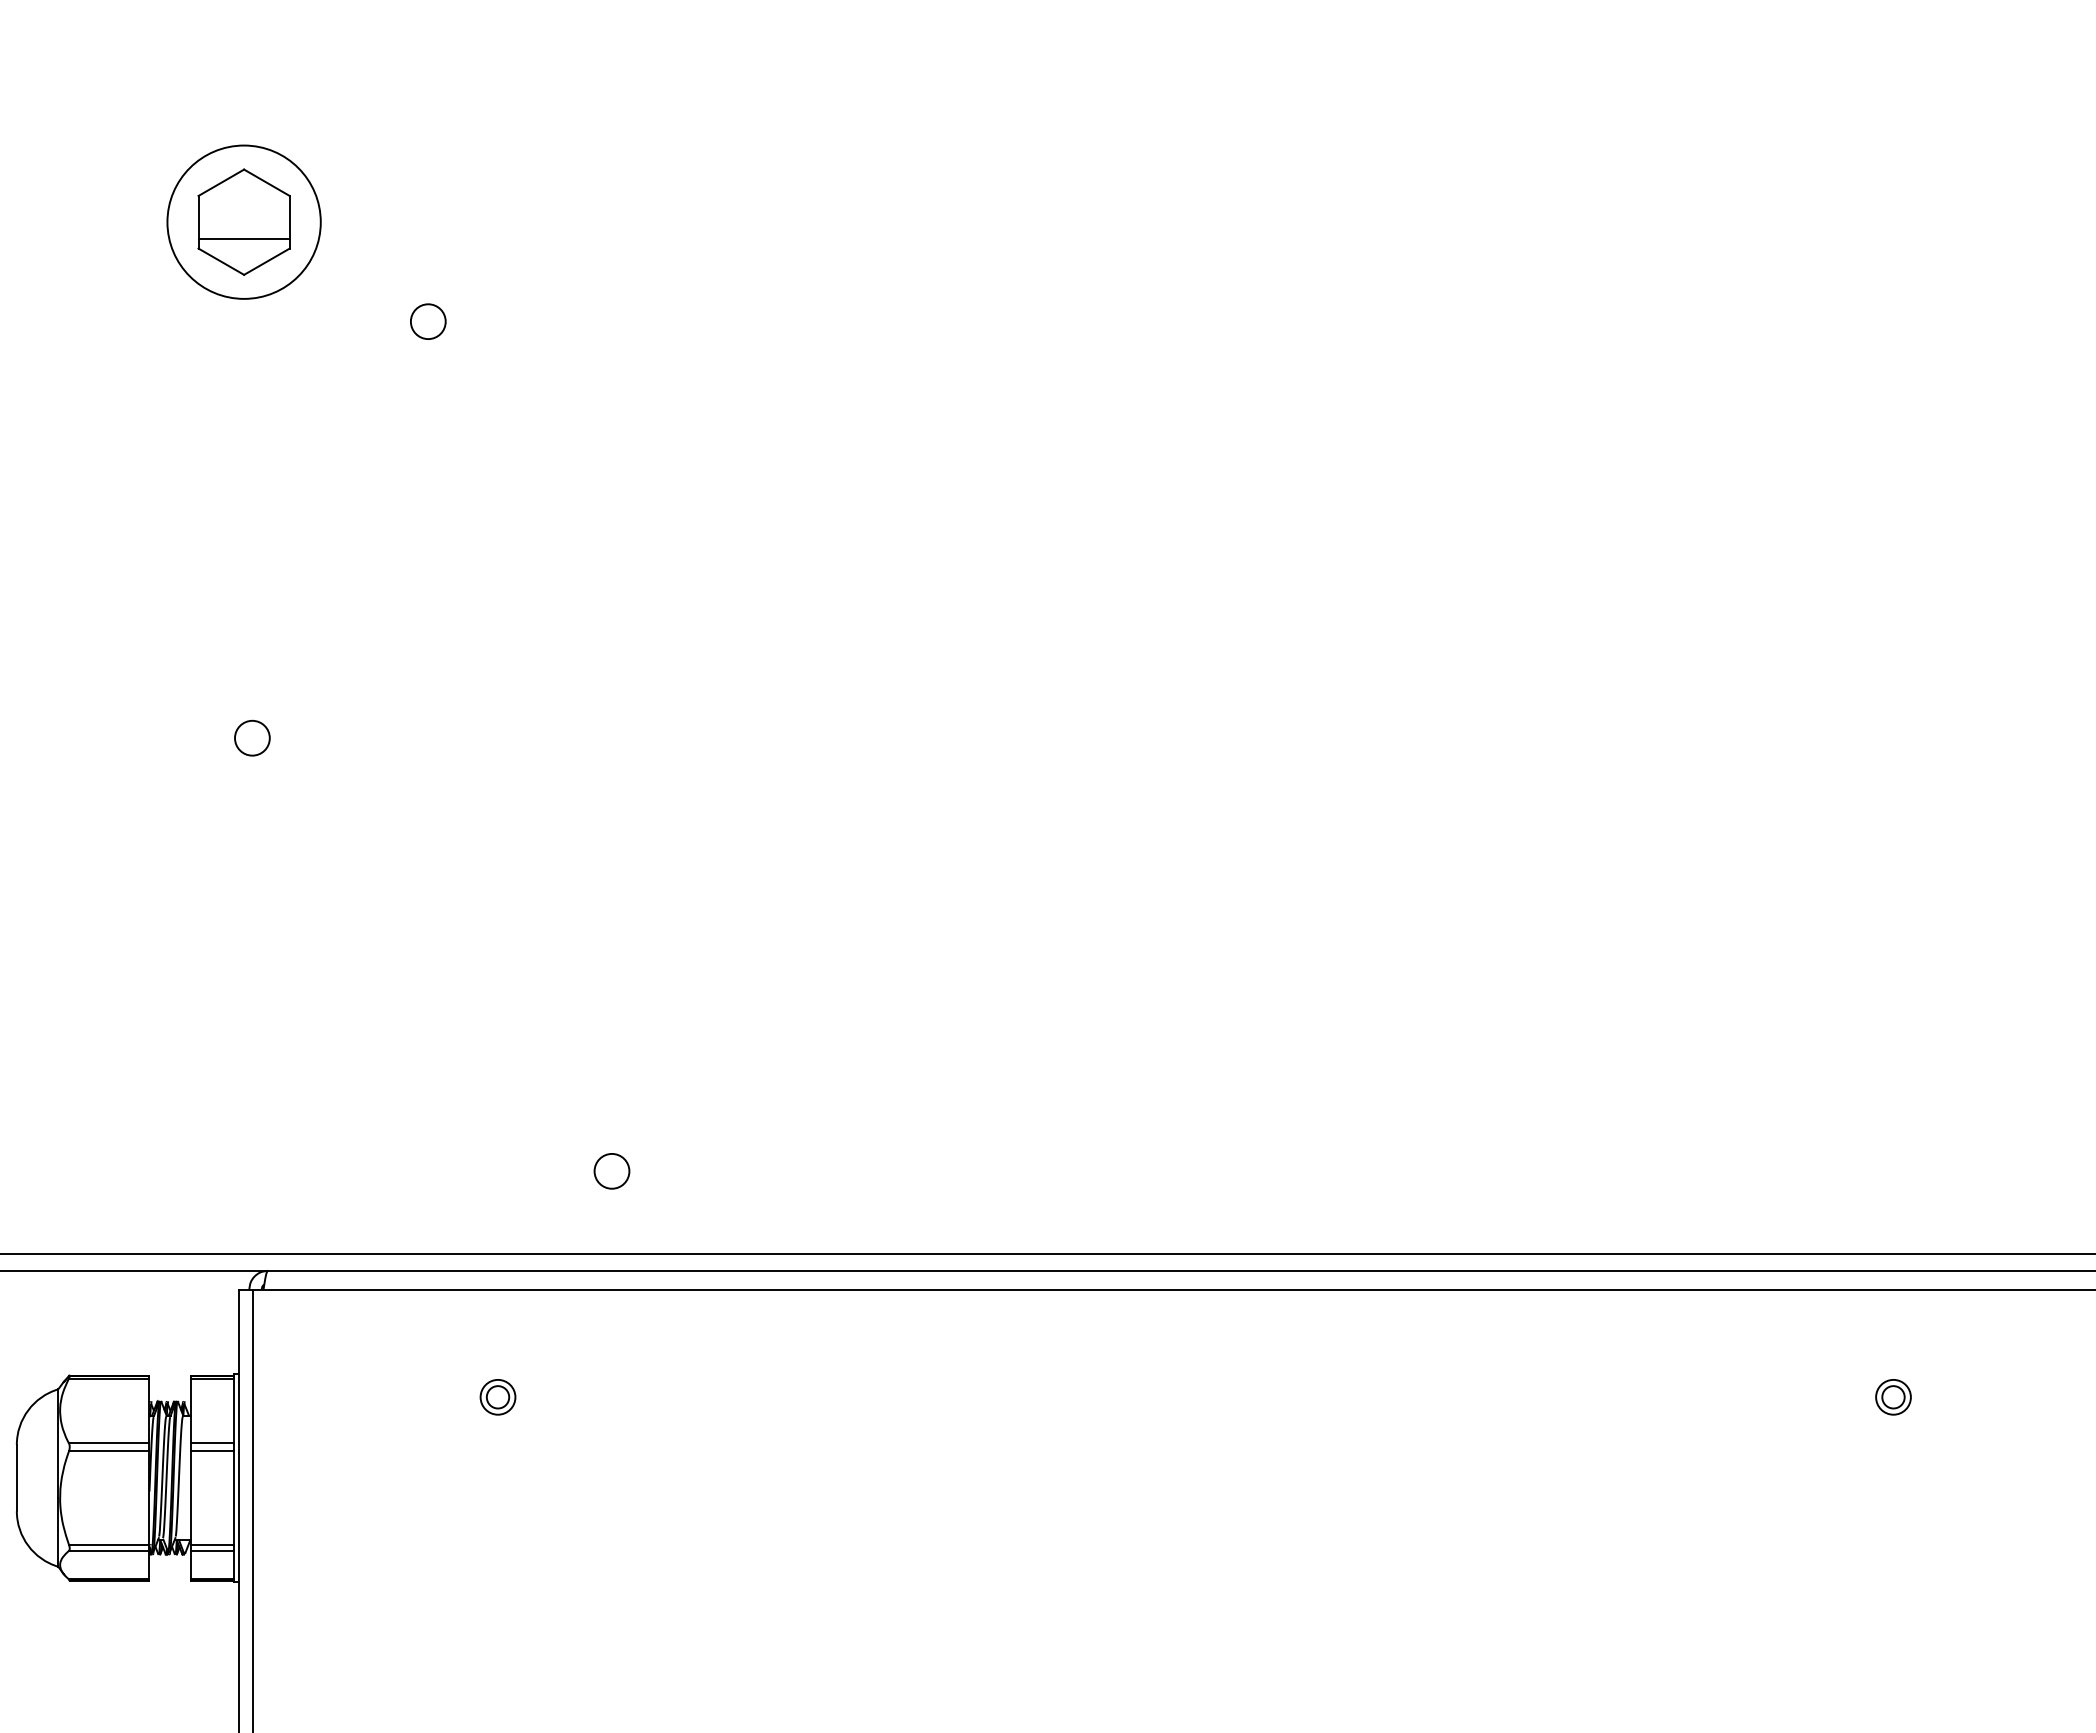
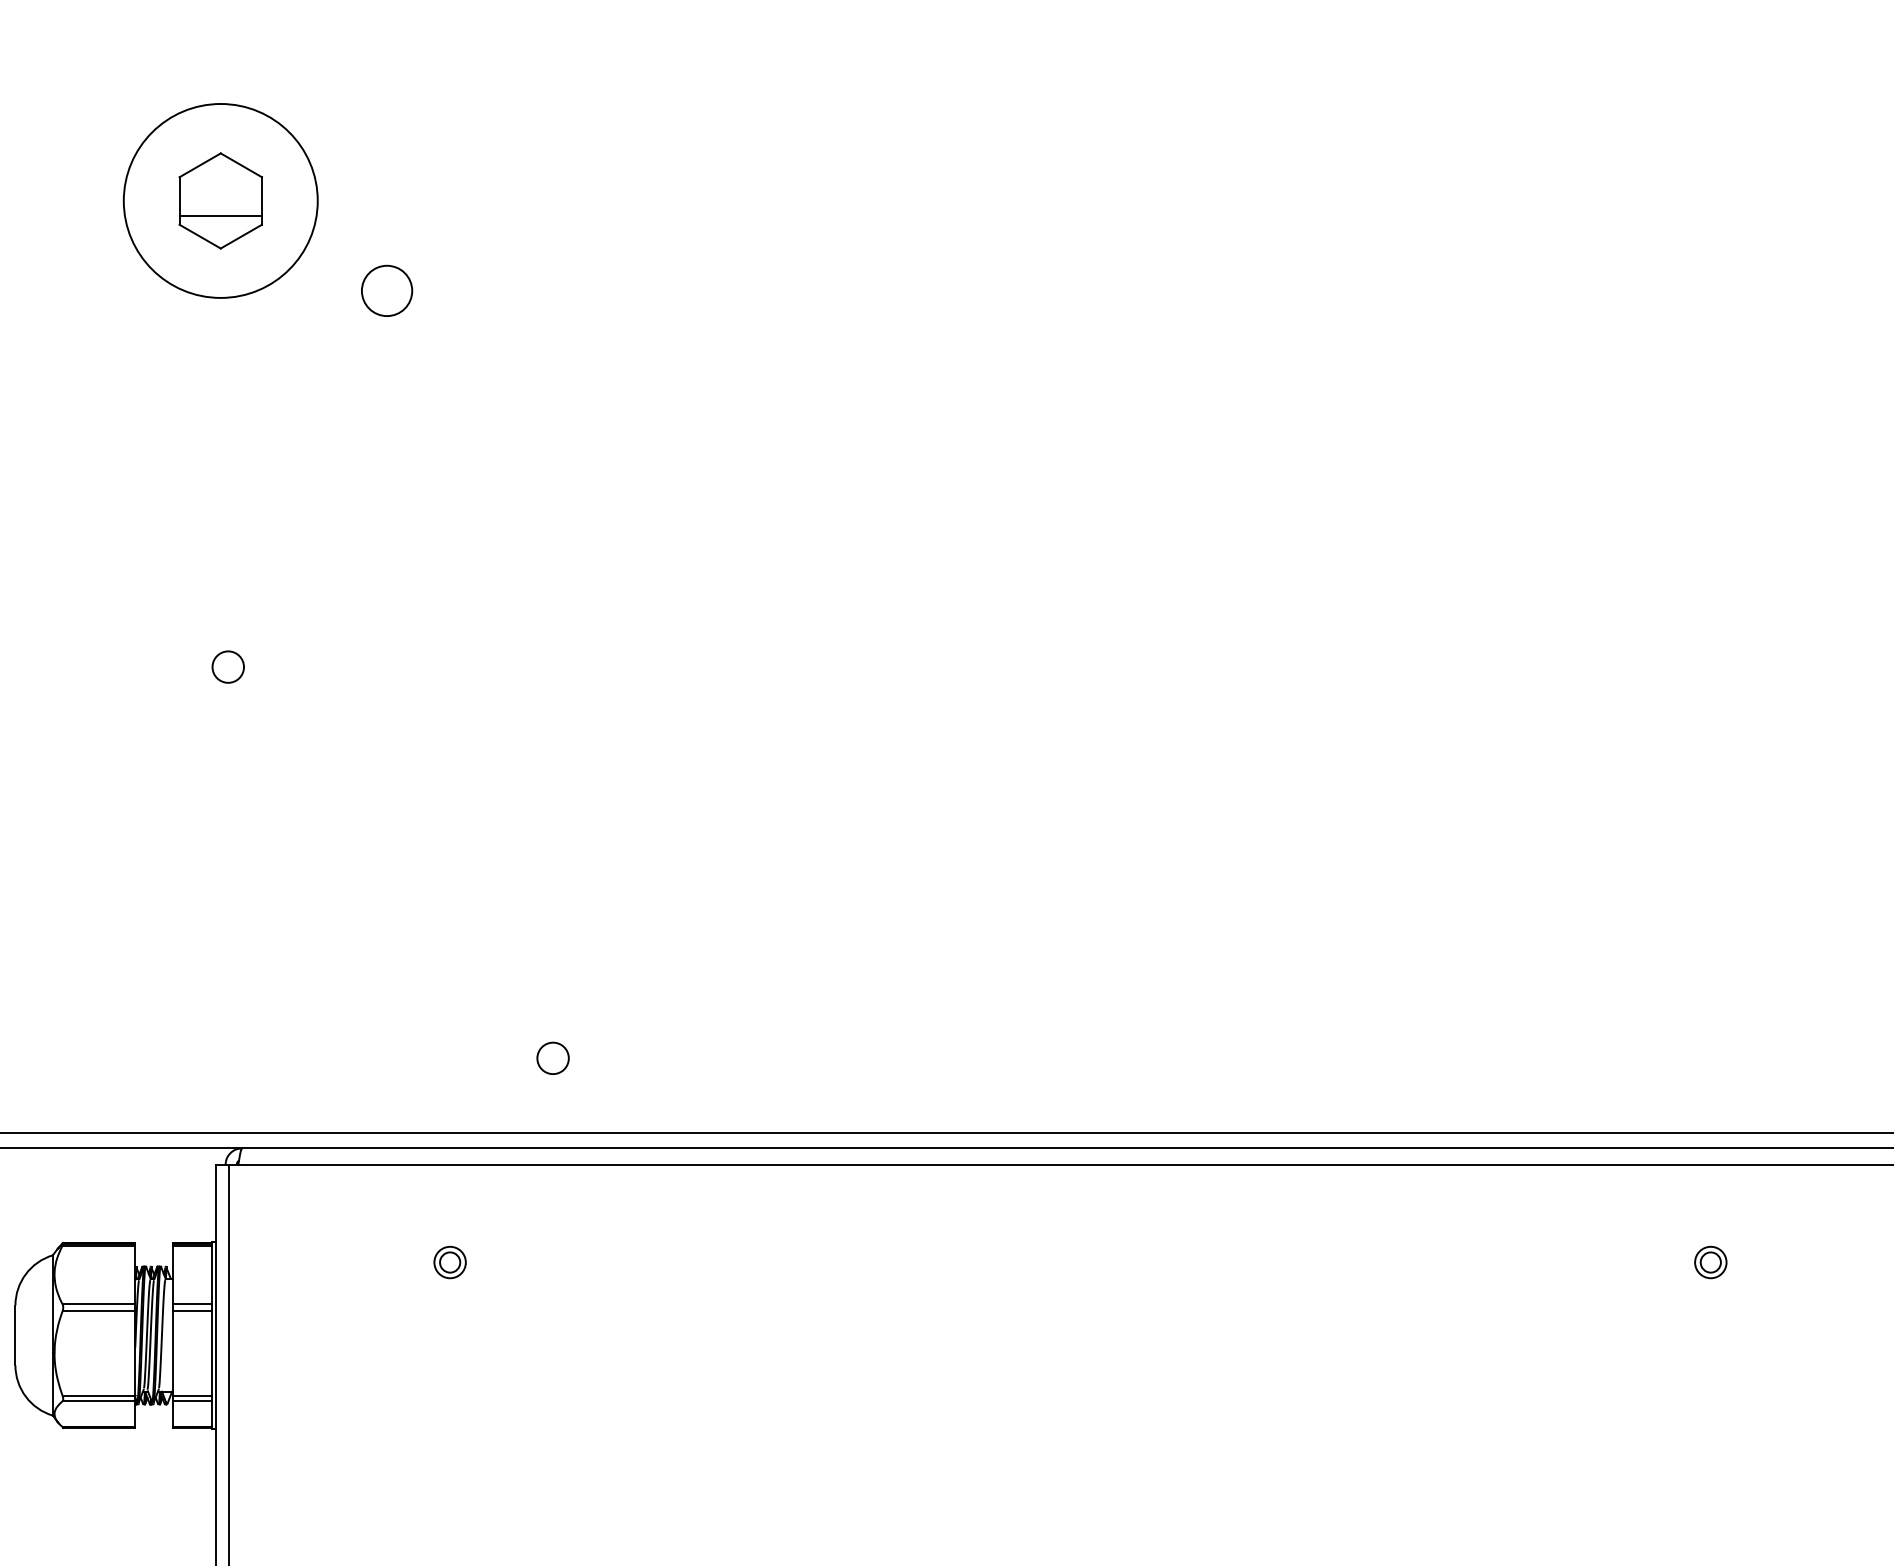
circle: (243, 221) -> (220, 200), size x1.4
circle: (428, 321) -> (387, 290), size x1.6

